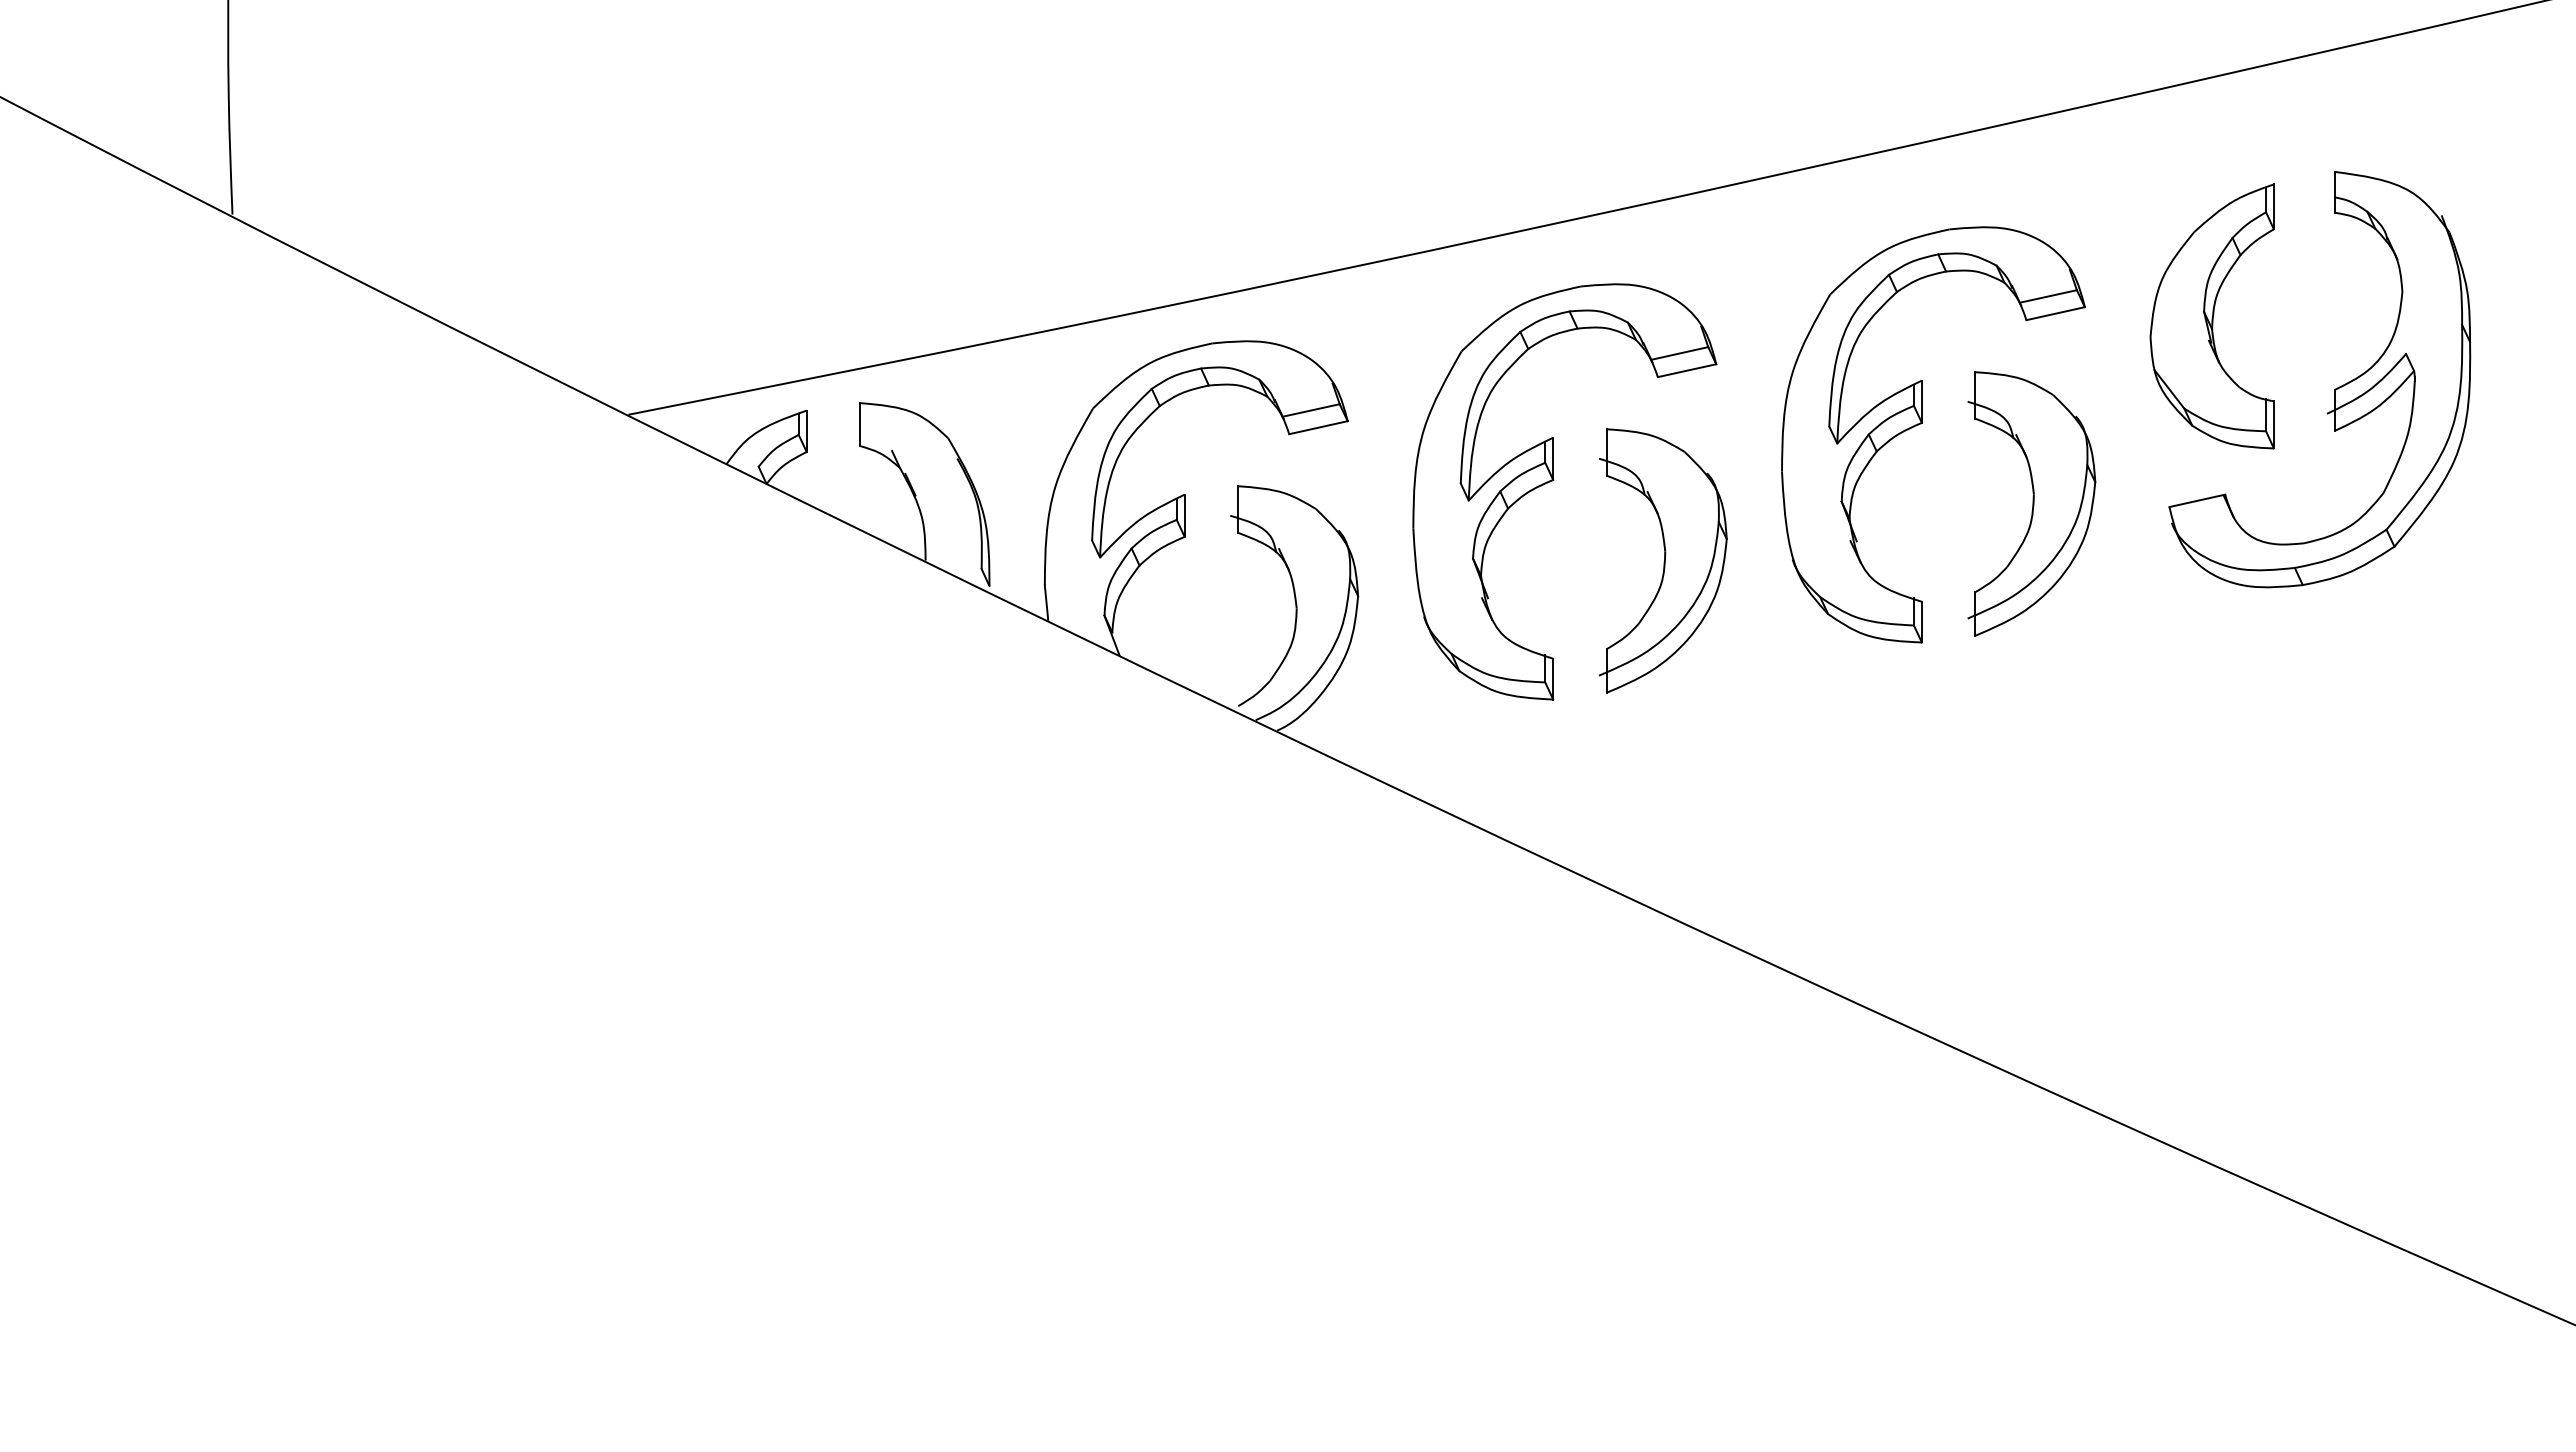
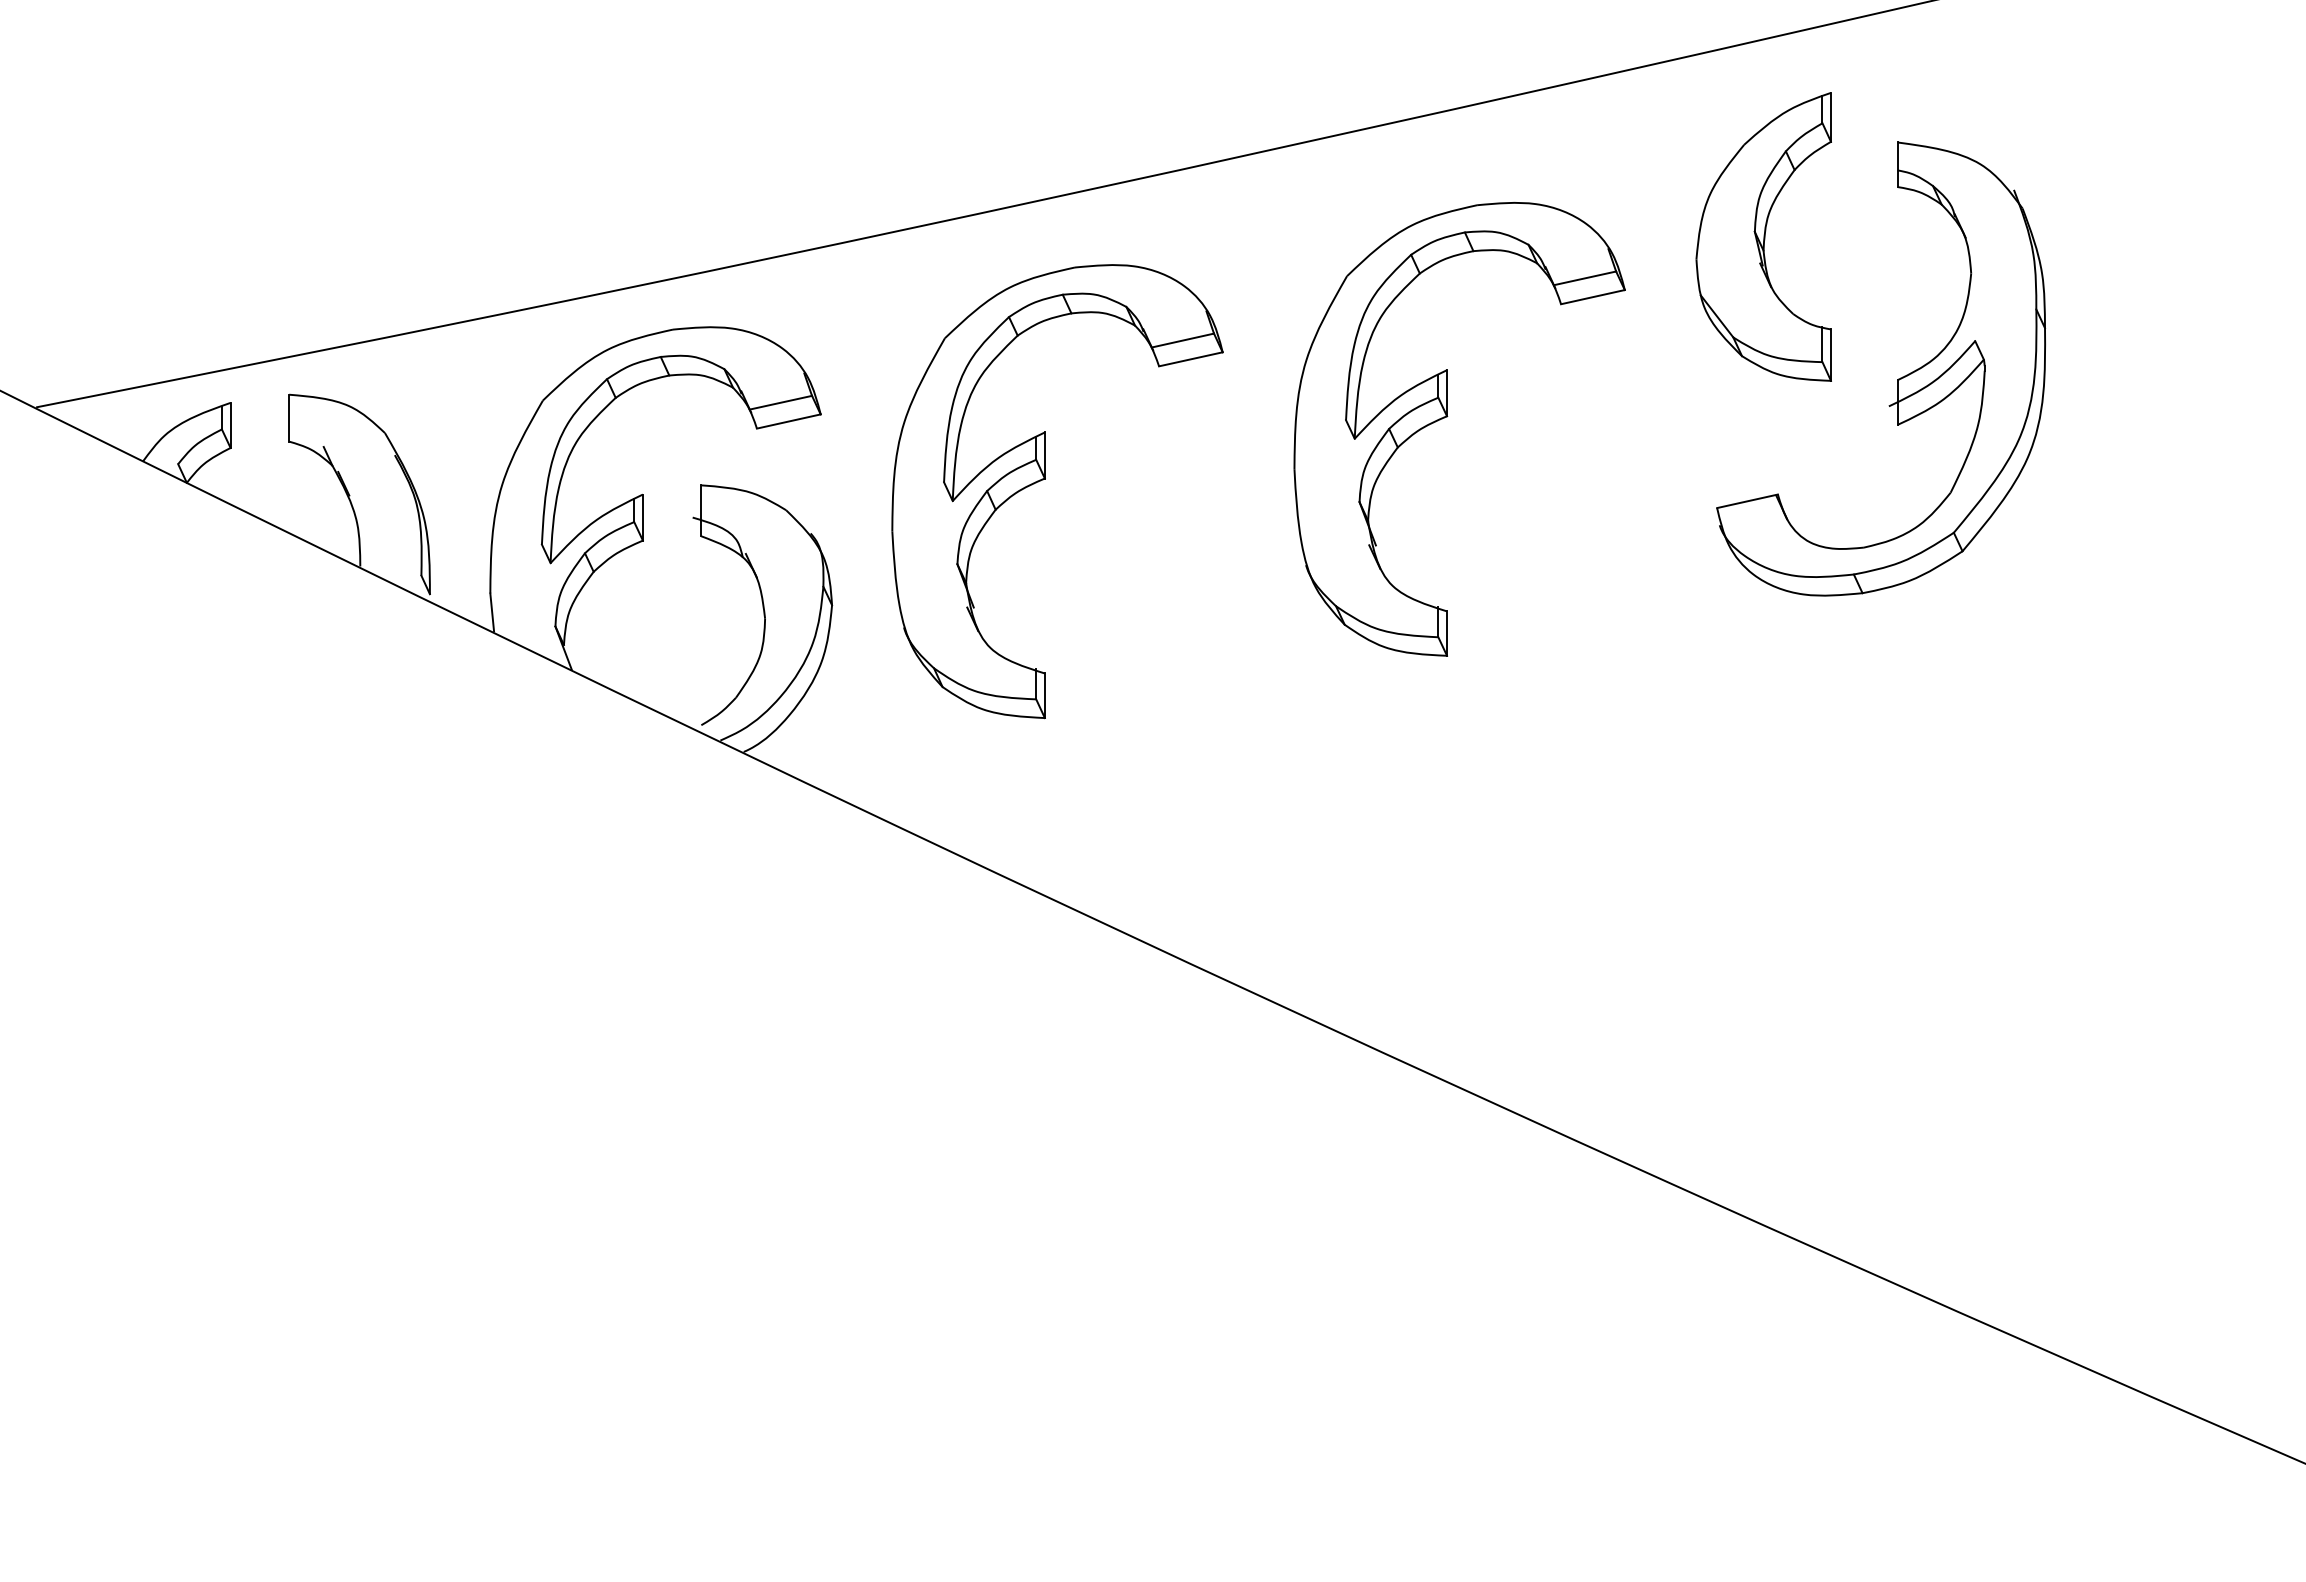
part: (2211, 316) -> (1762, 236), moved
part: (2031, 503) -> (1566, 504), removed
part: (1662, 560) -> (1164, 566), removed

